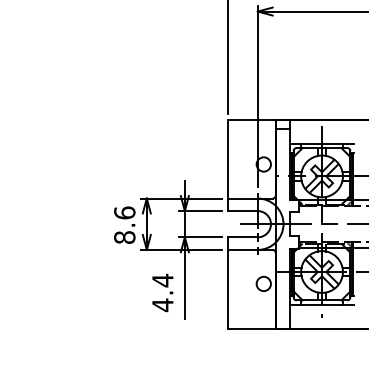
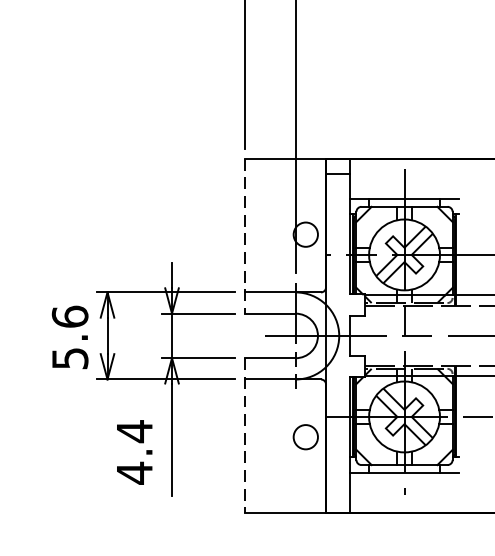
line: (227, 165) -> (244, 236), solid -> dashed
text: (124, 237) -> (69, 358), 8.6 -> 5.6
line: (227, 283) -> (244, 436), solid -> dashed

